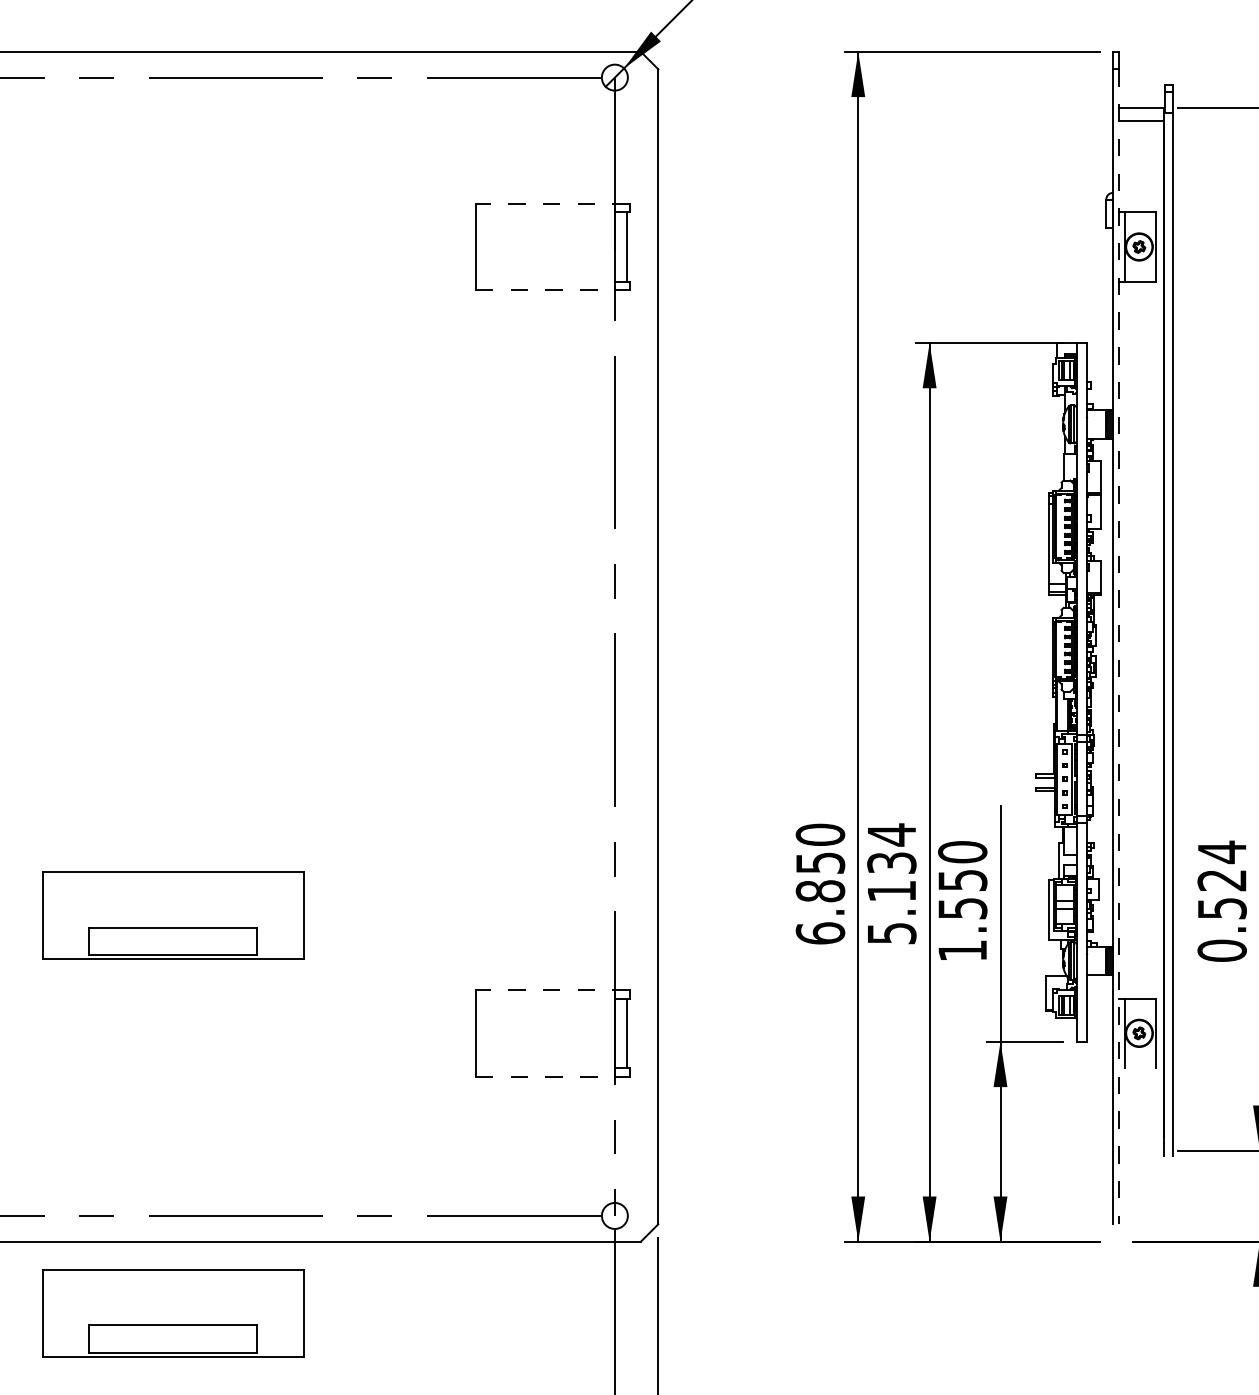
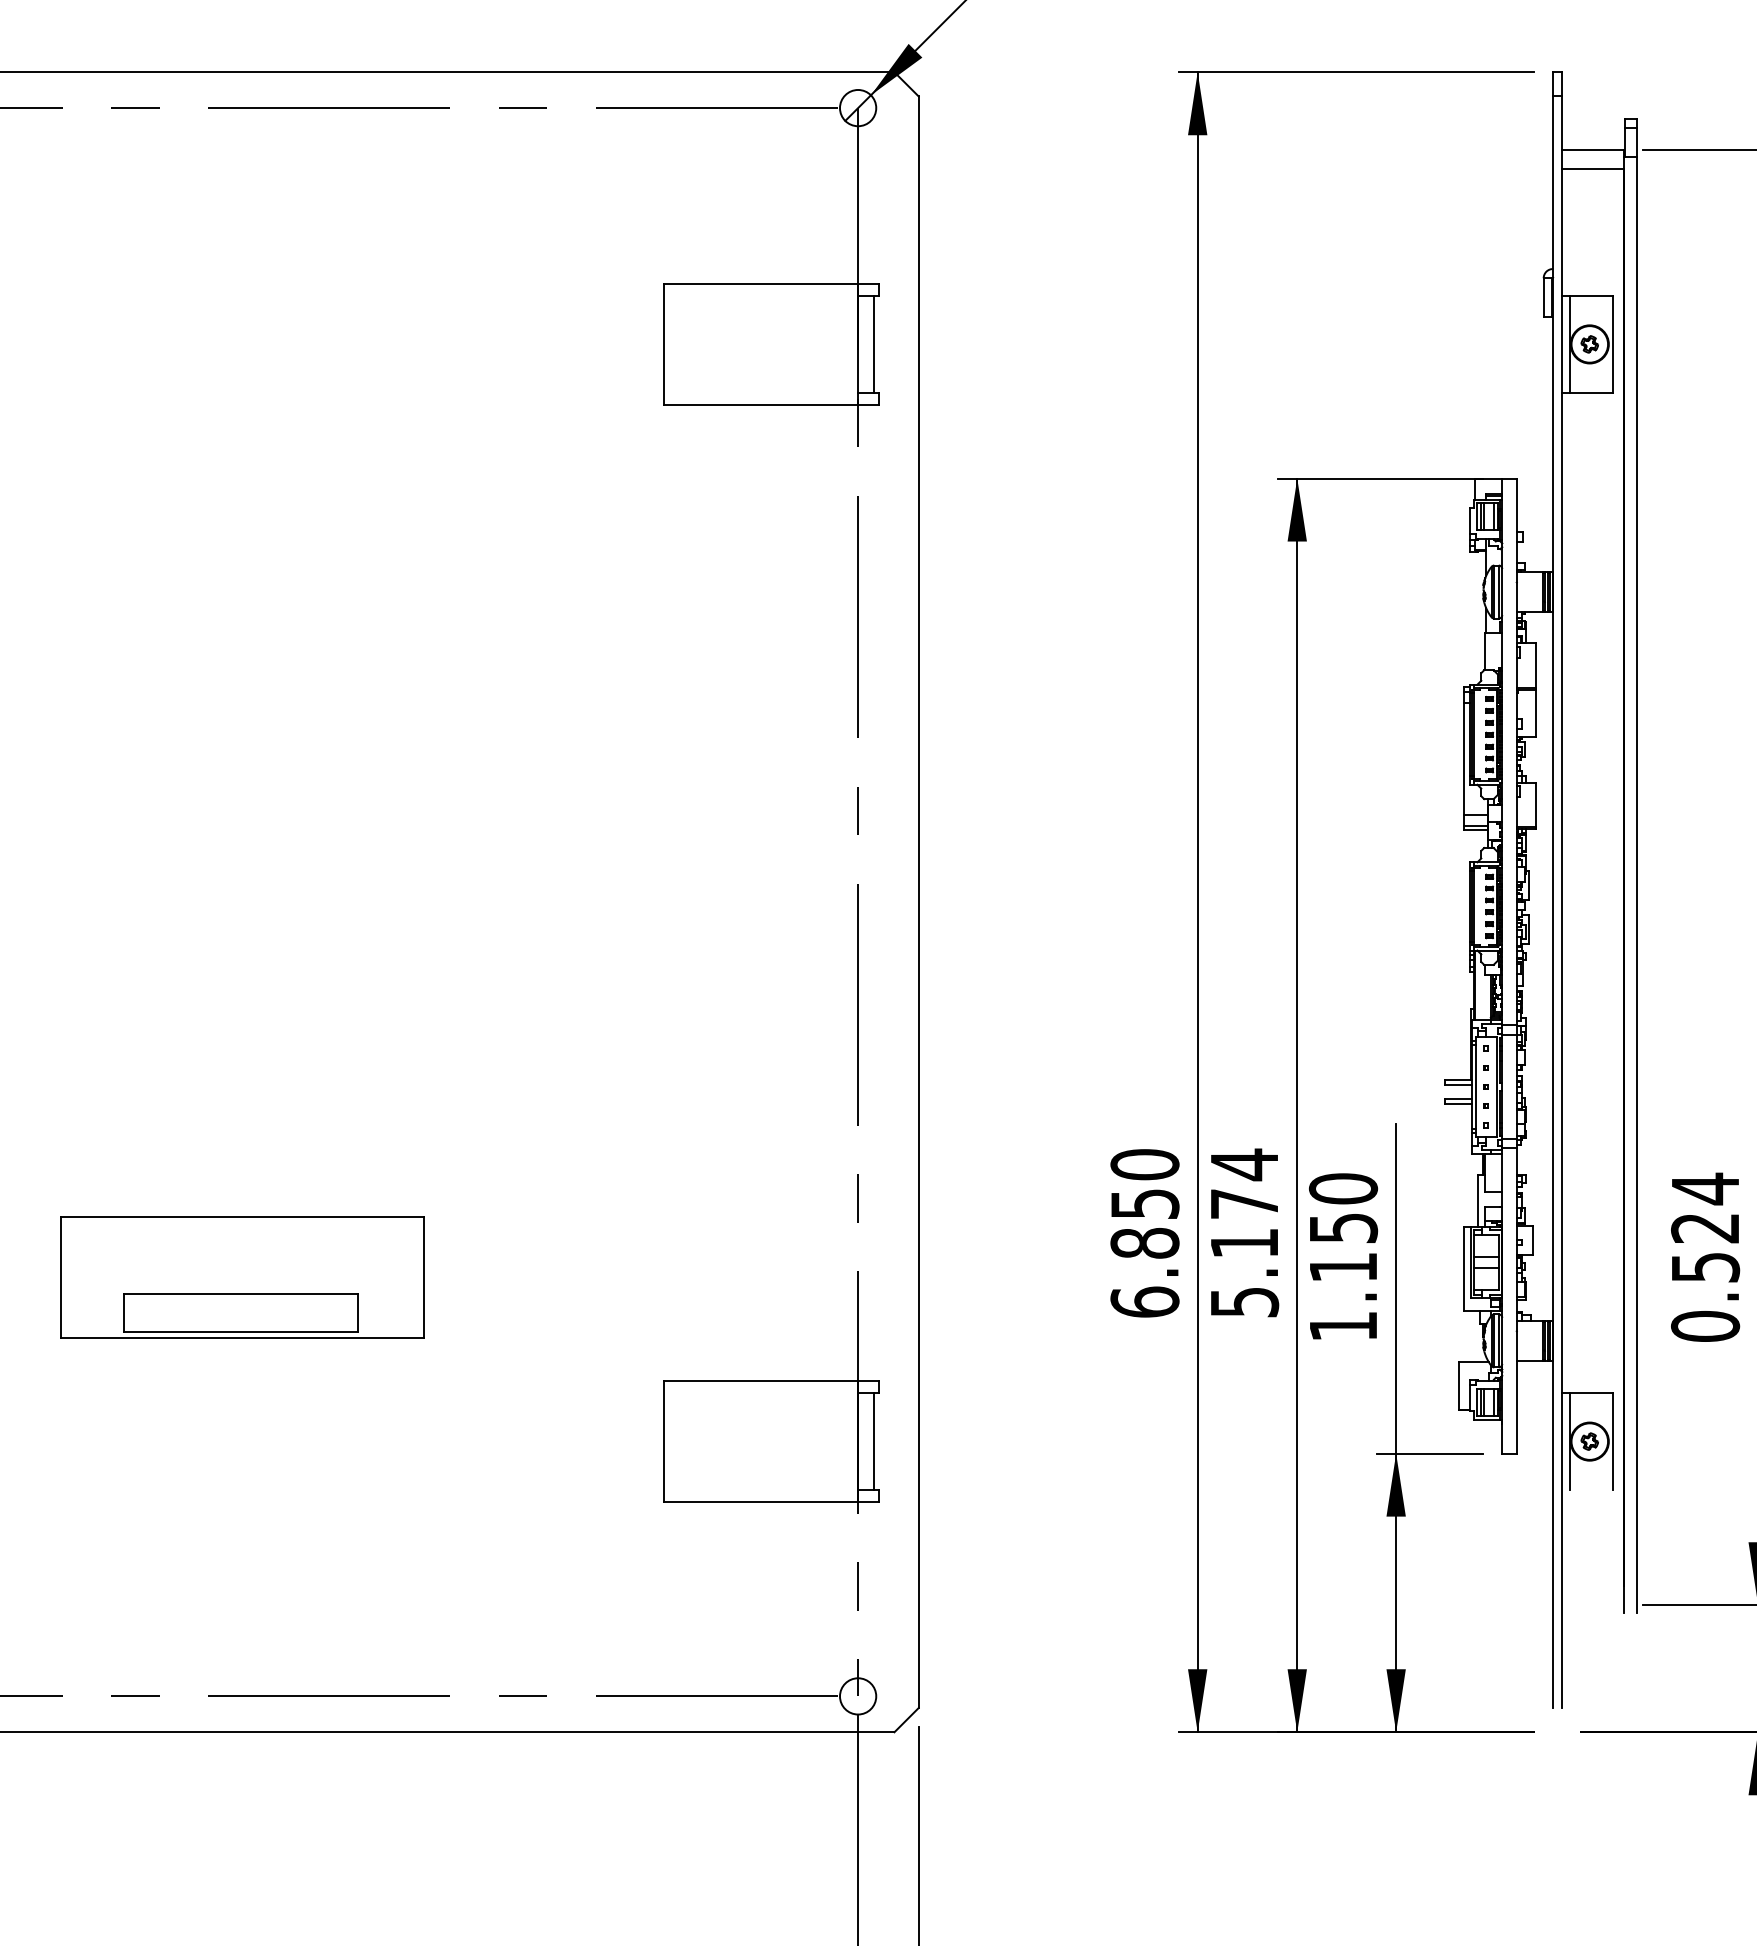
line: (552, 203) -> (771, 283), dashed -> solid
line: (553, 290) -> (772, 405), dashed -> solid
line: (1119, 646) -> (1562, 902), dashed -> solid
text: (891, 862) -> (1244, 1203), 5.134 -> 5.174
text: (963, 908) -> (1344, 1267), 1.550 -> 1.150
line: (552, 990) -> (771, 1381), dashed -> solid
line: (553, 1076) -> (772, 1502), dashed -> solid
part: (173, 1313) -> (242, 1832), removed

